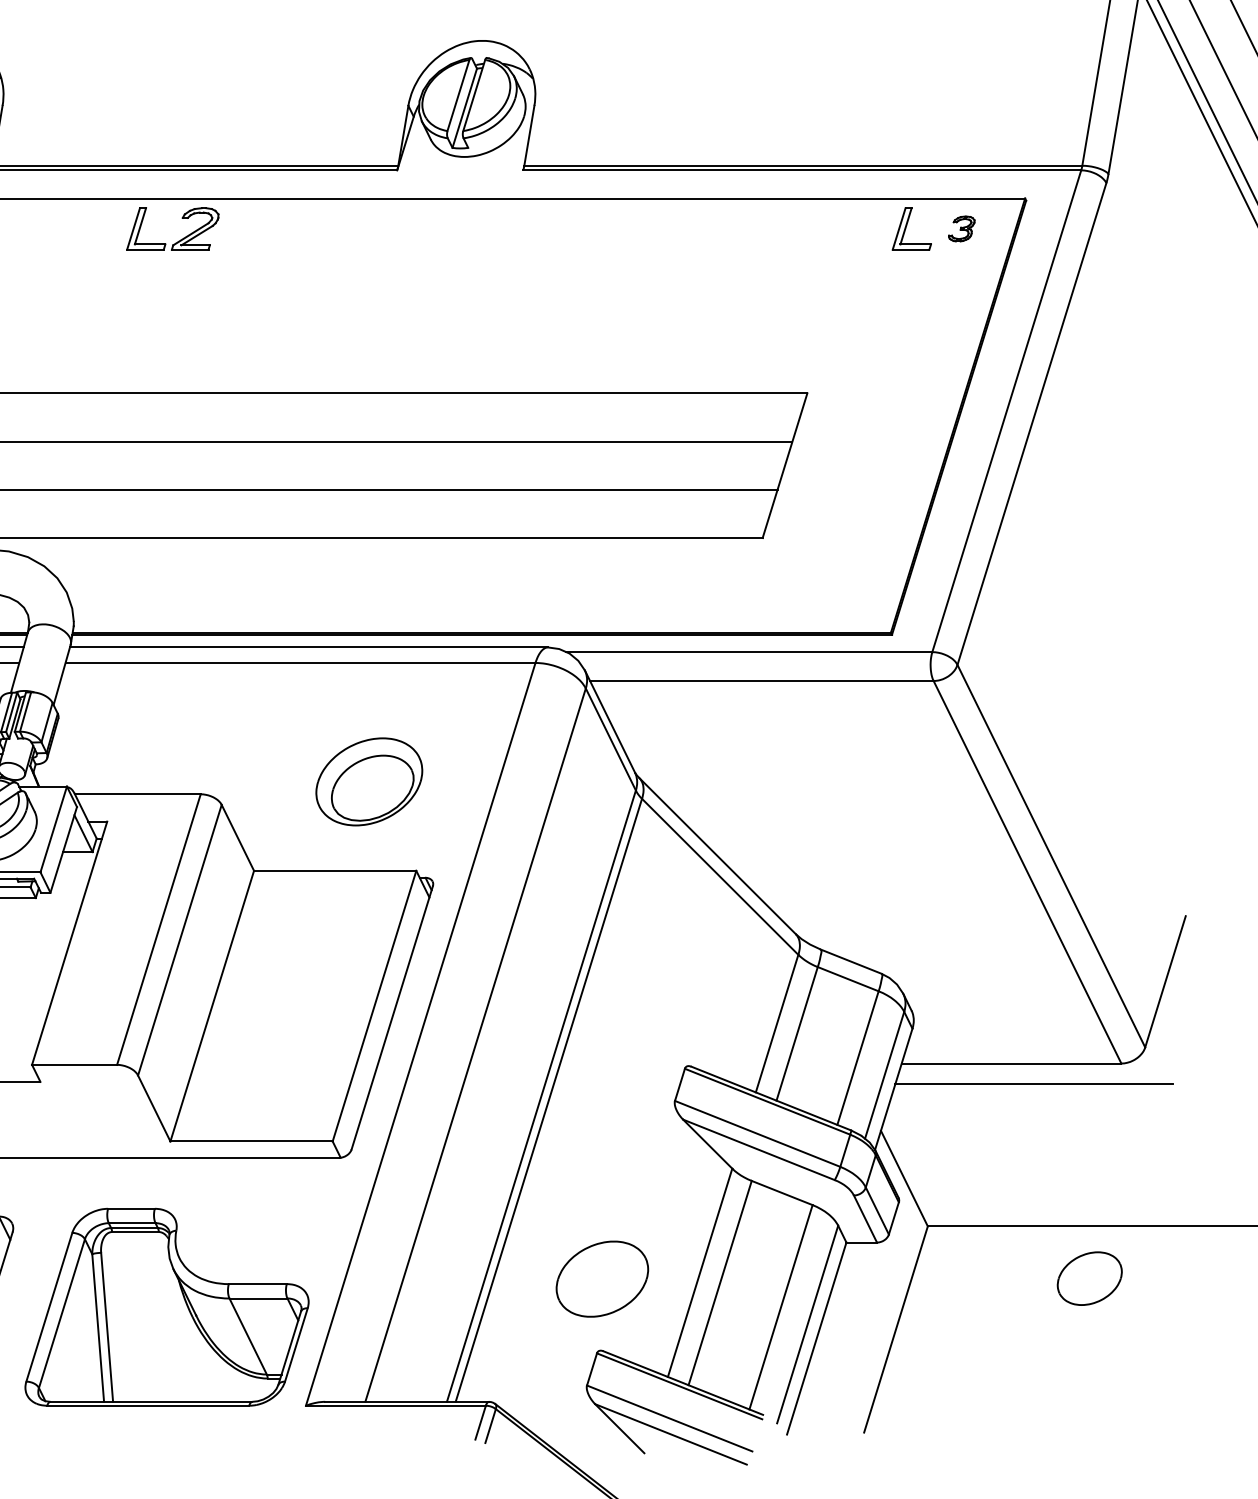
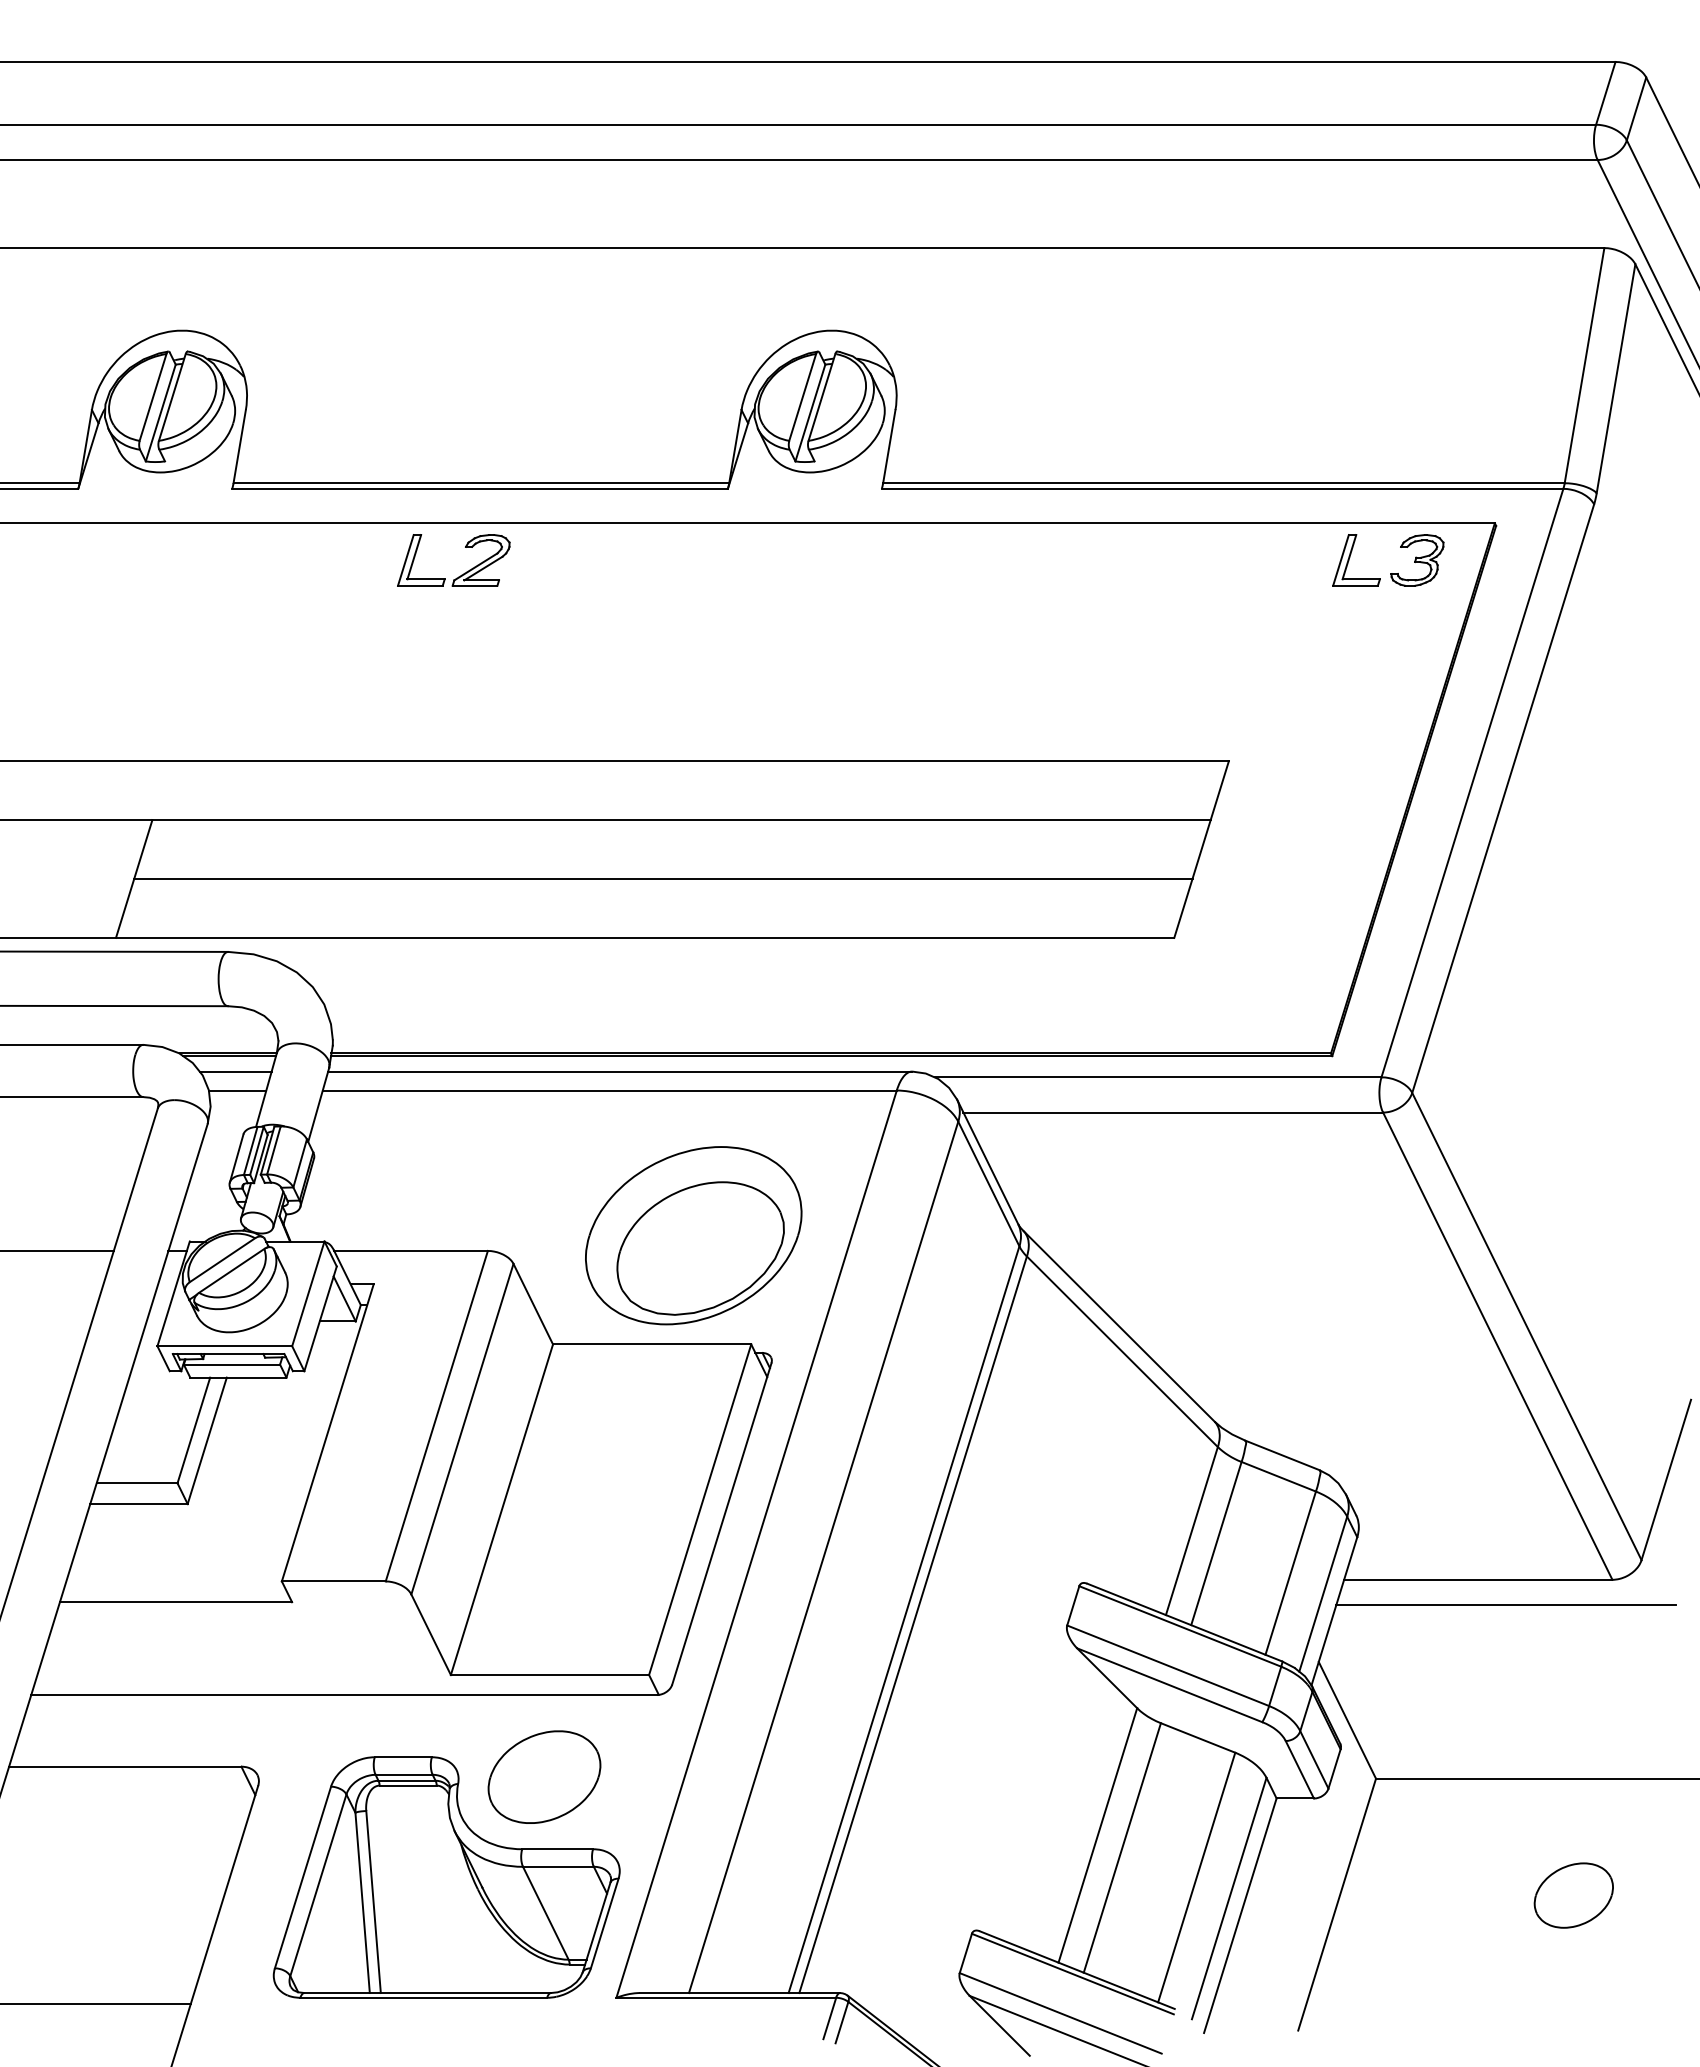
part: (961, 229) -> (1417, 560), size x1.67
part: (369, 781) -> (693, 1235), size x1.67
part: (602, 1278) -> (544, 1776), moved
part: (1089, 1278) -> (1573, 1895), moved

